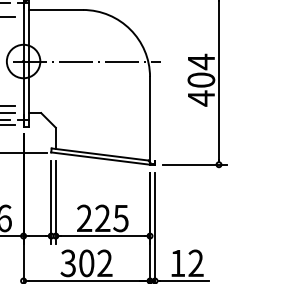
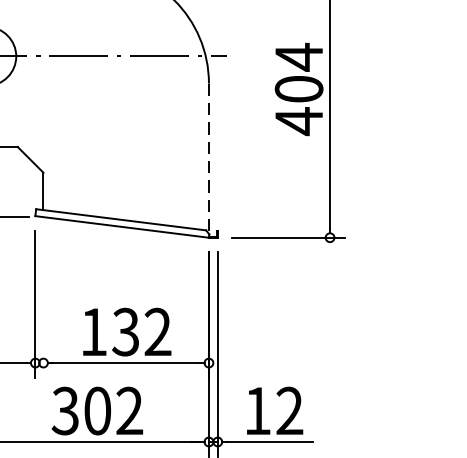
line: (150, 119) -> (209, 158), solid -> dashed
line: (55, 202) -> (42, 304), removed
text: (102, 218) -> (125, 332), 225 -> 132

